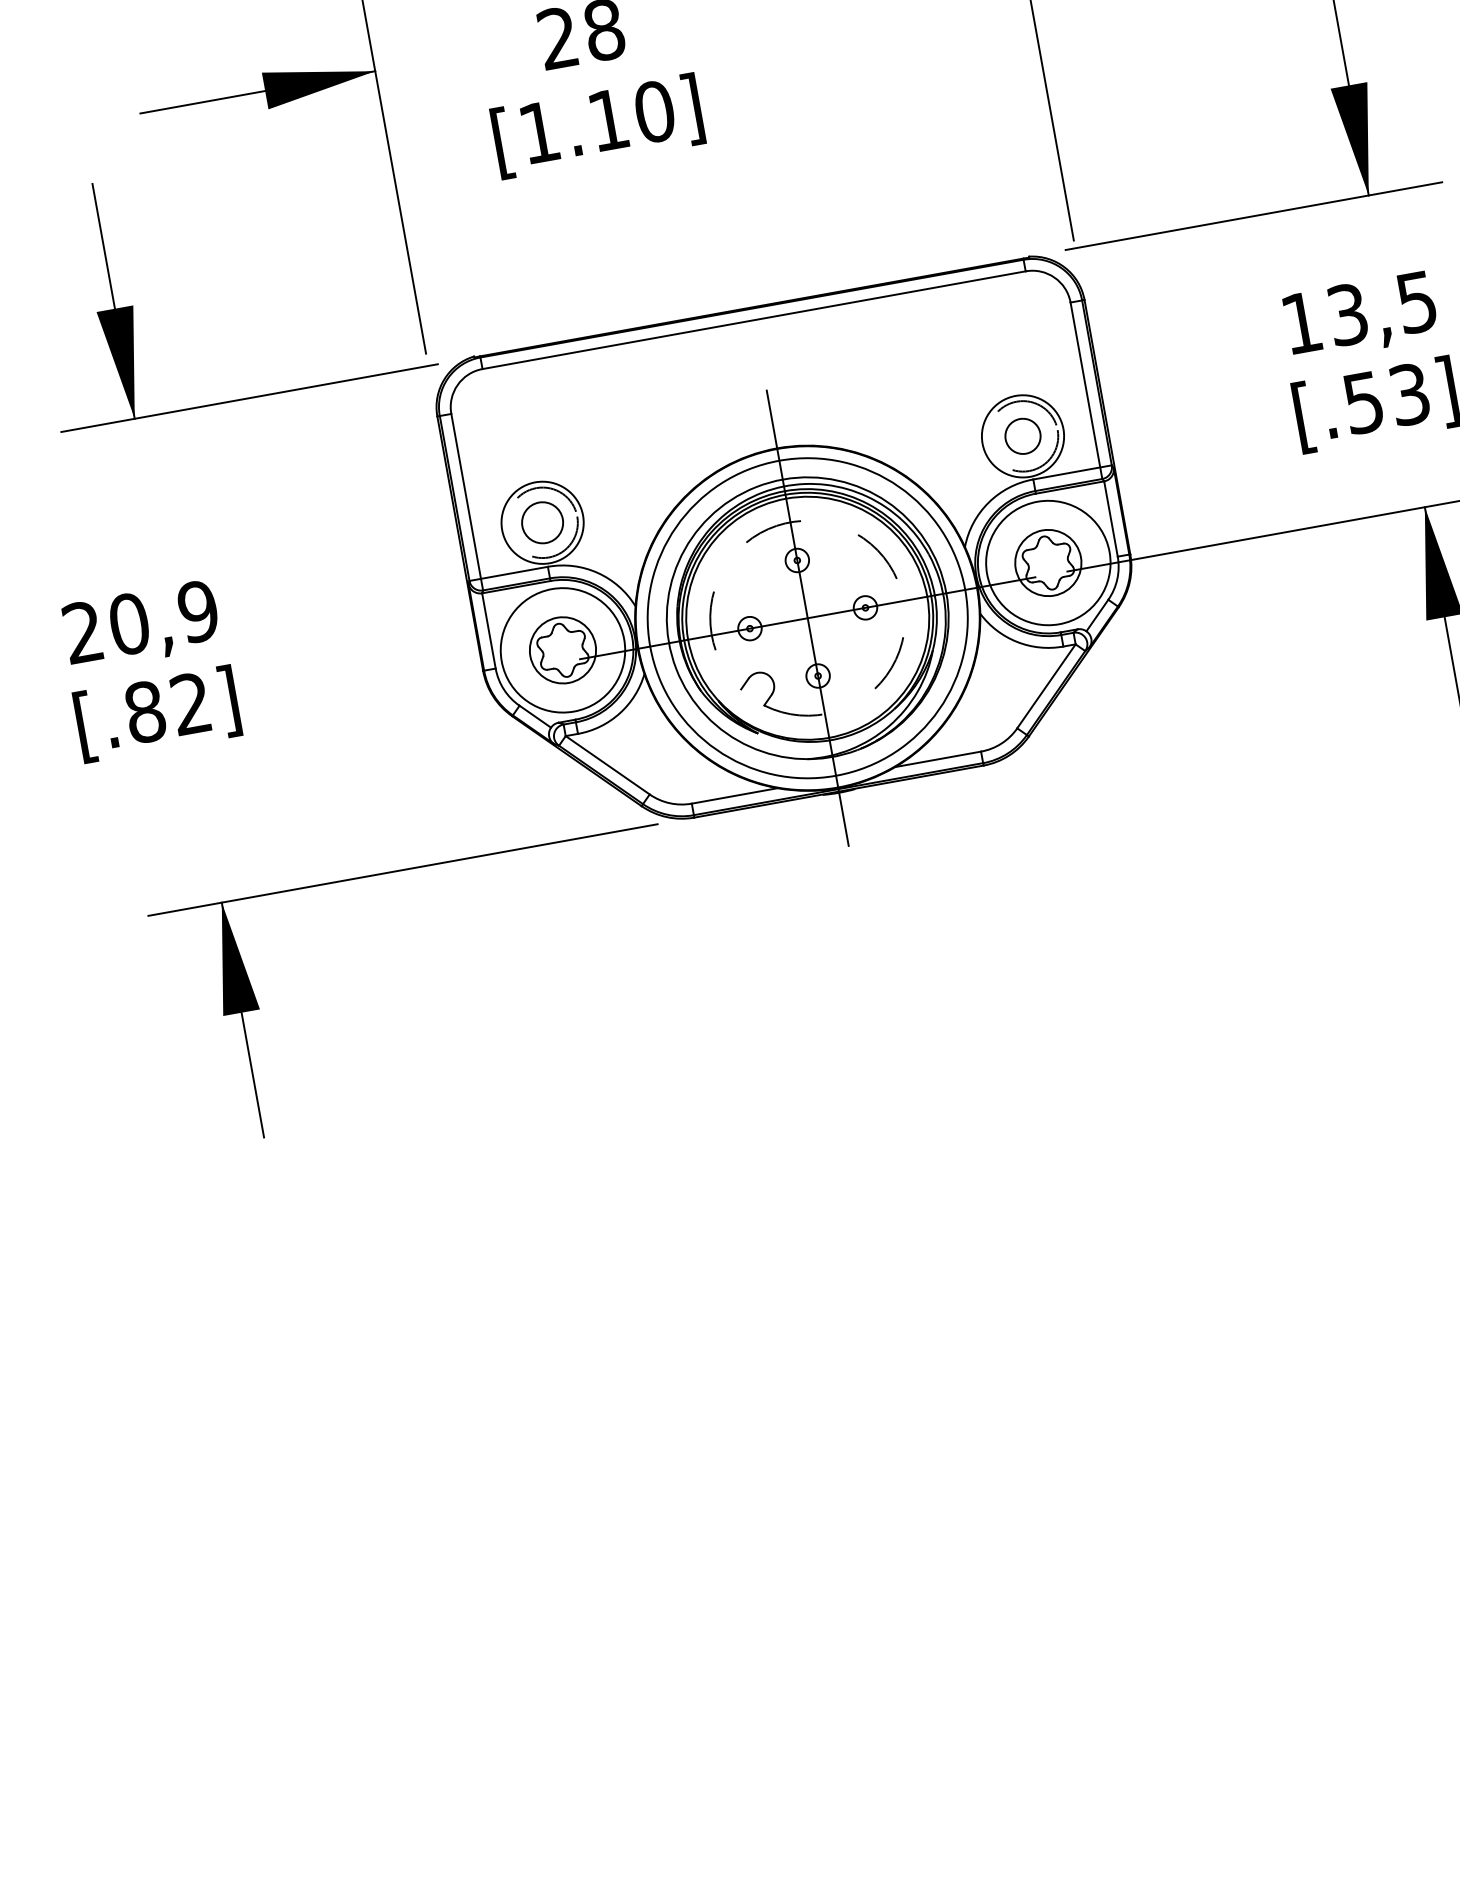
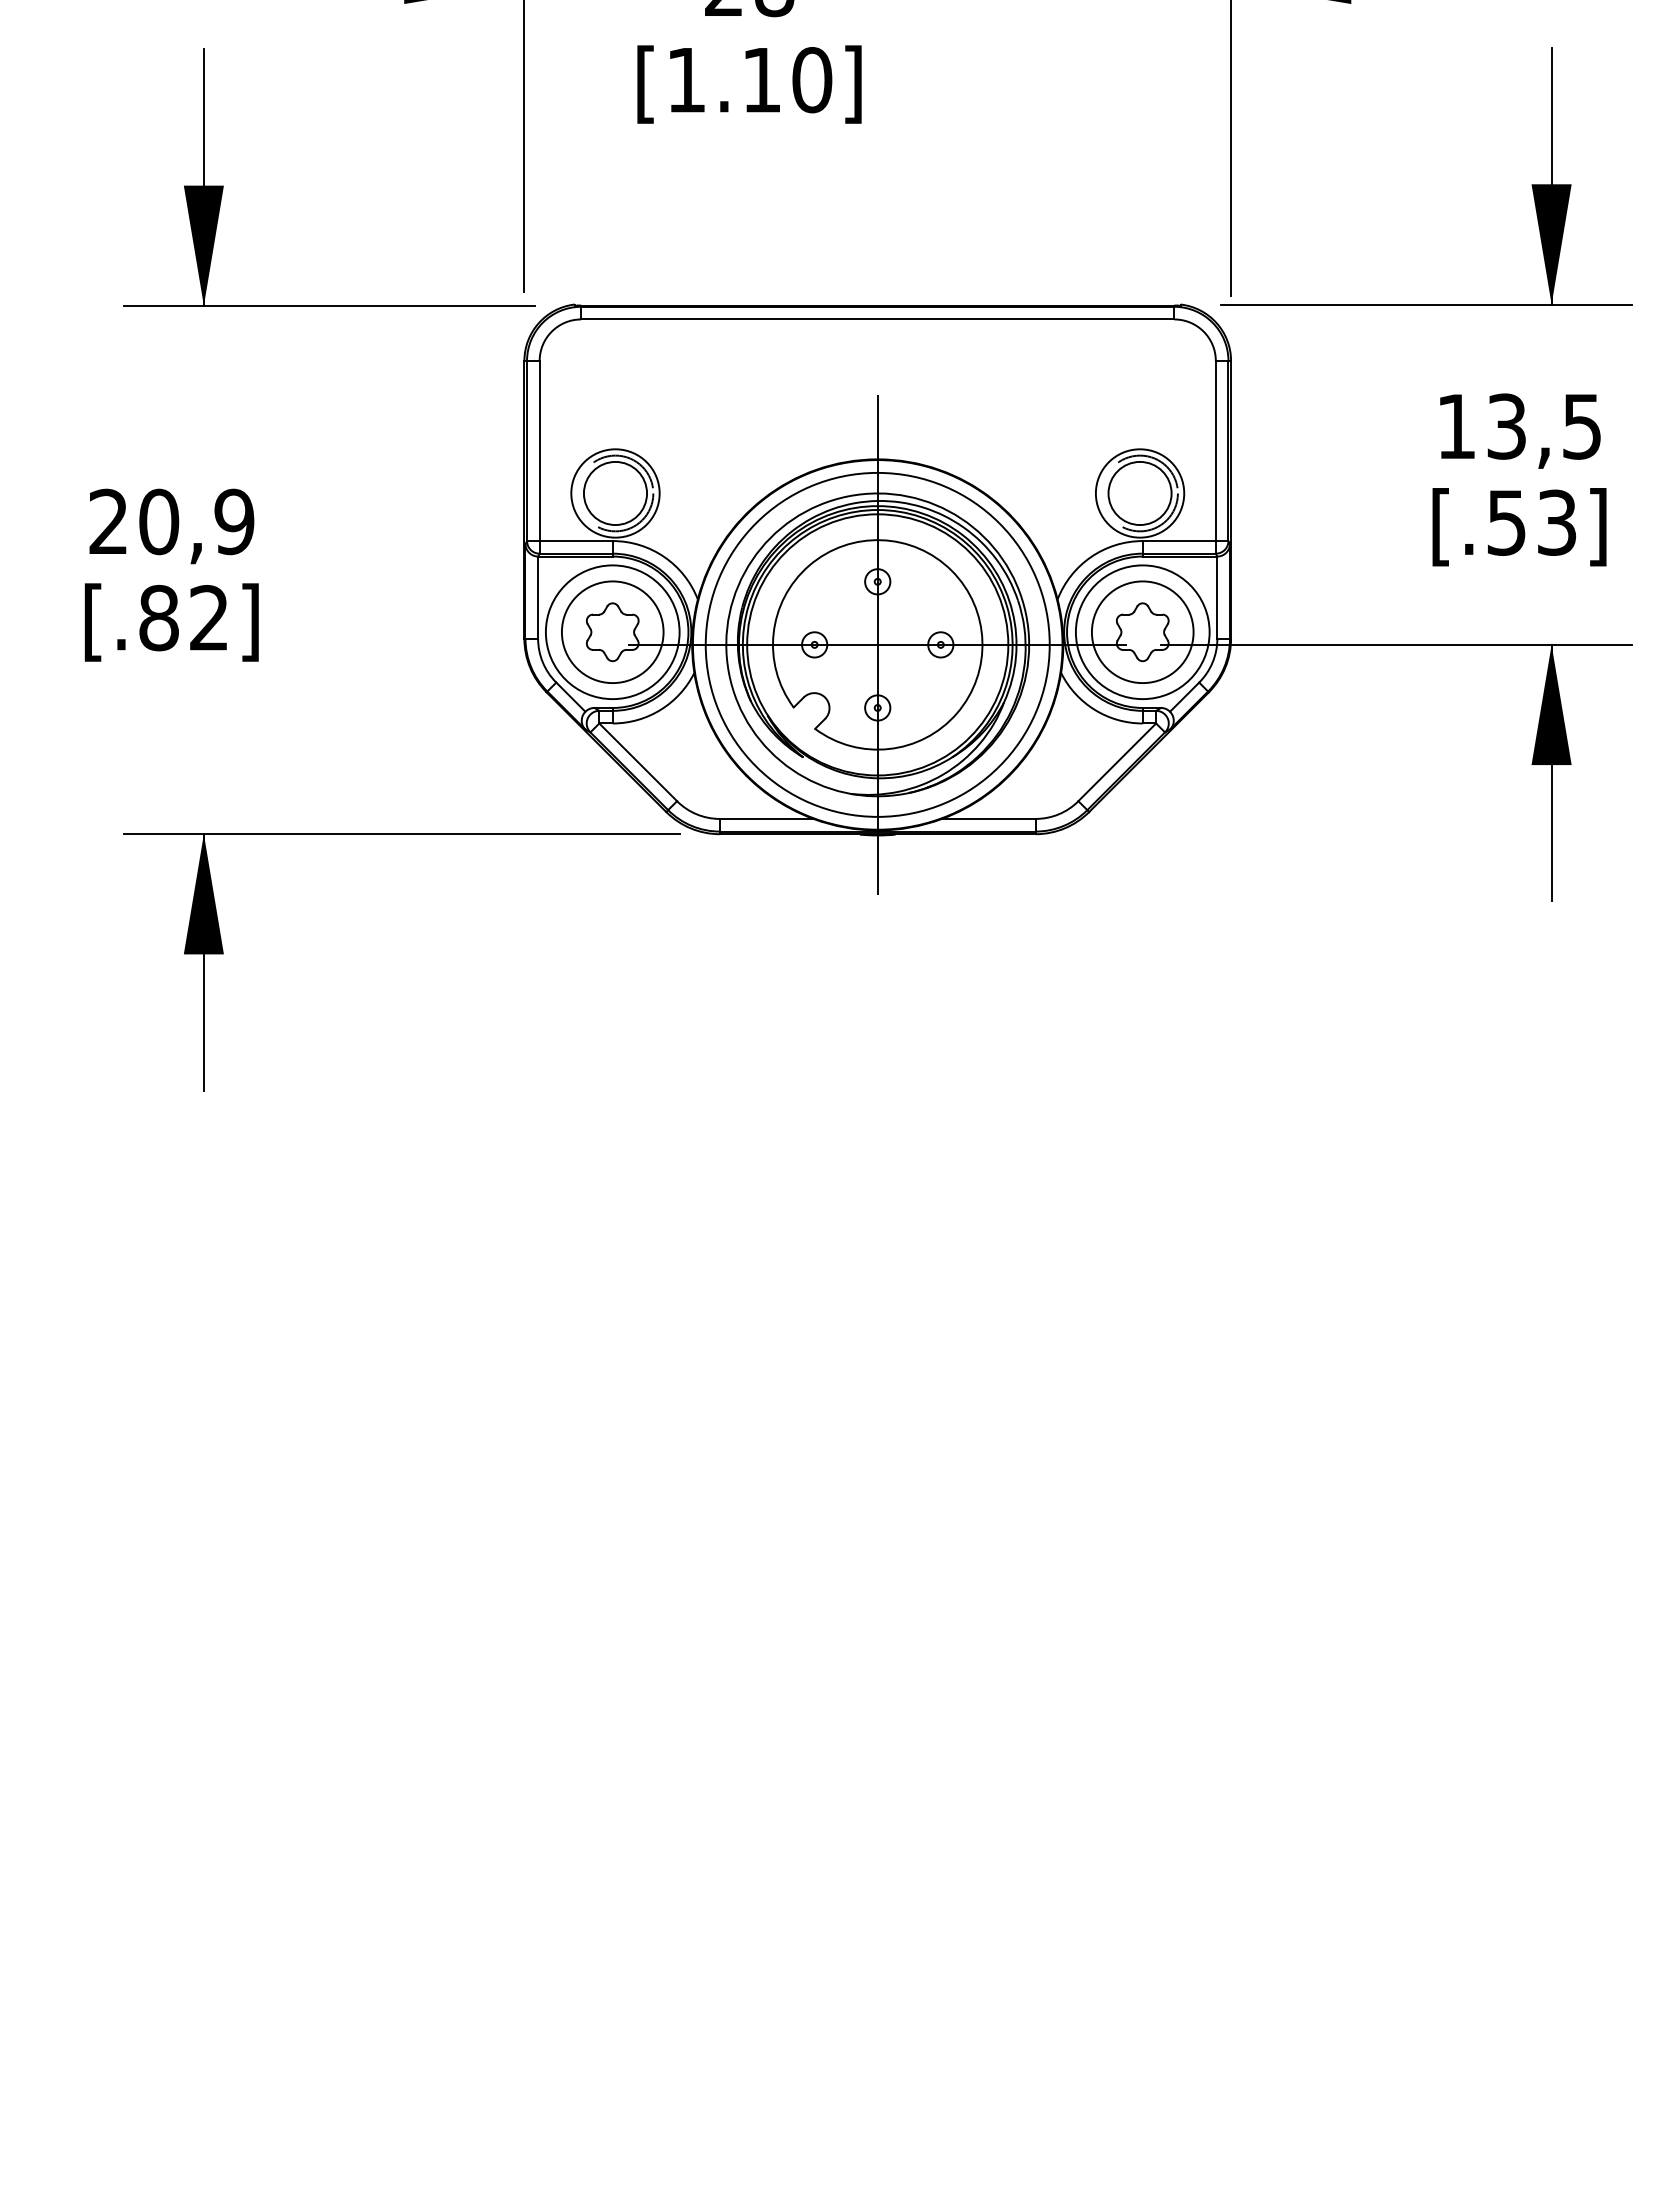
circle: (1022, 436) -> (1139, 493), size x1.67
circle: (542, 522) -> (615, 493), size x1.43
arc: (863, 537) -> (951, 570), dashed -> solid
circle: (1048, 563) -> (1142, 632), size x1.43
circle: (562, 650) -> (612, 632), size x1.43

